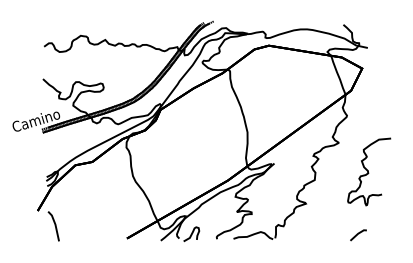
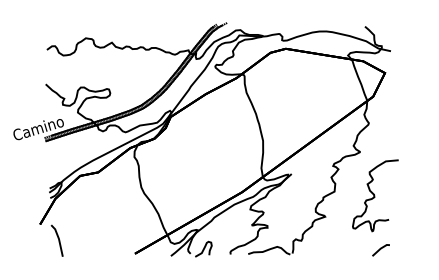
part: (369, 171) -> (375, 195), moved

